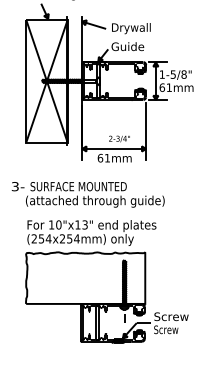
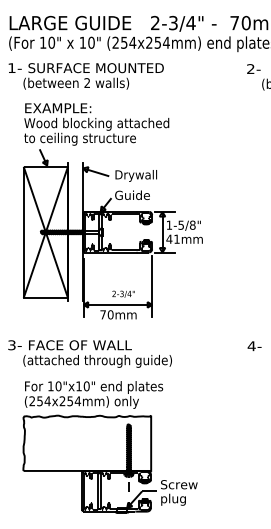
text: (162, 86) -> (169, 238), 61mm -> 41mm
text: (103, 157) -> (106, 314), 61mm -> 70mm
text: (78, 186) -> (79, 345), SURFACE MOUNTED -> FACE OF WALL
text: (84, 225) -> (86, 386), 10"x13" -> 10"x10"
text: (166, 330) -> (173, 499), Screw -> plug

